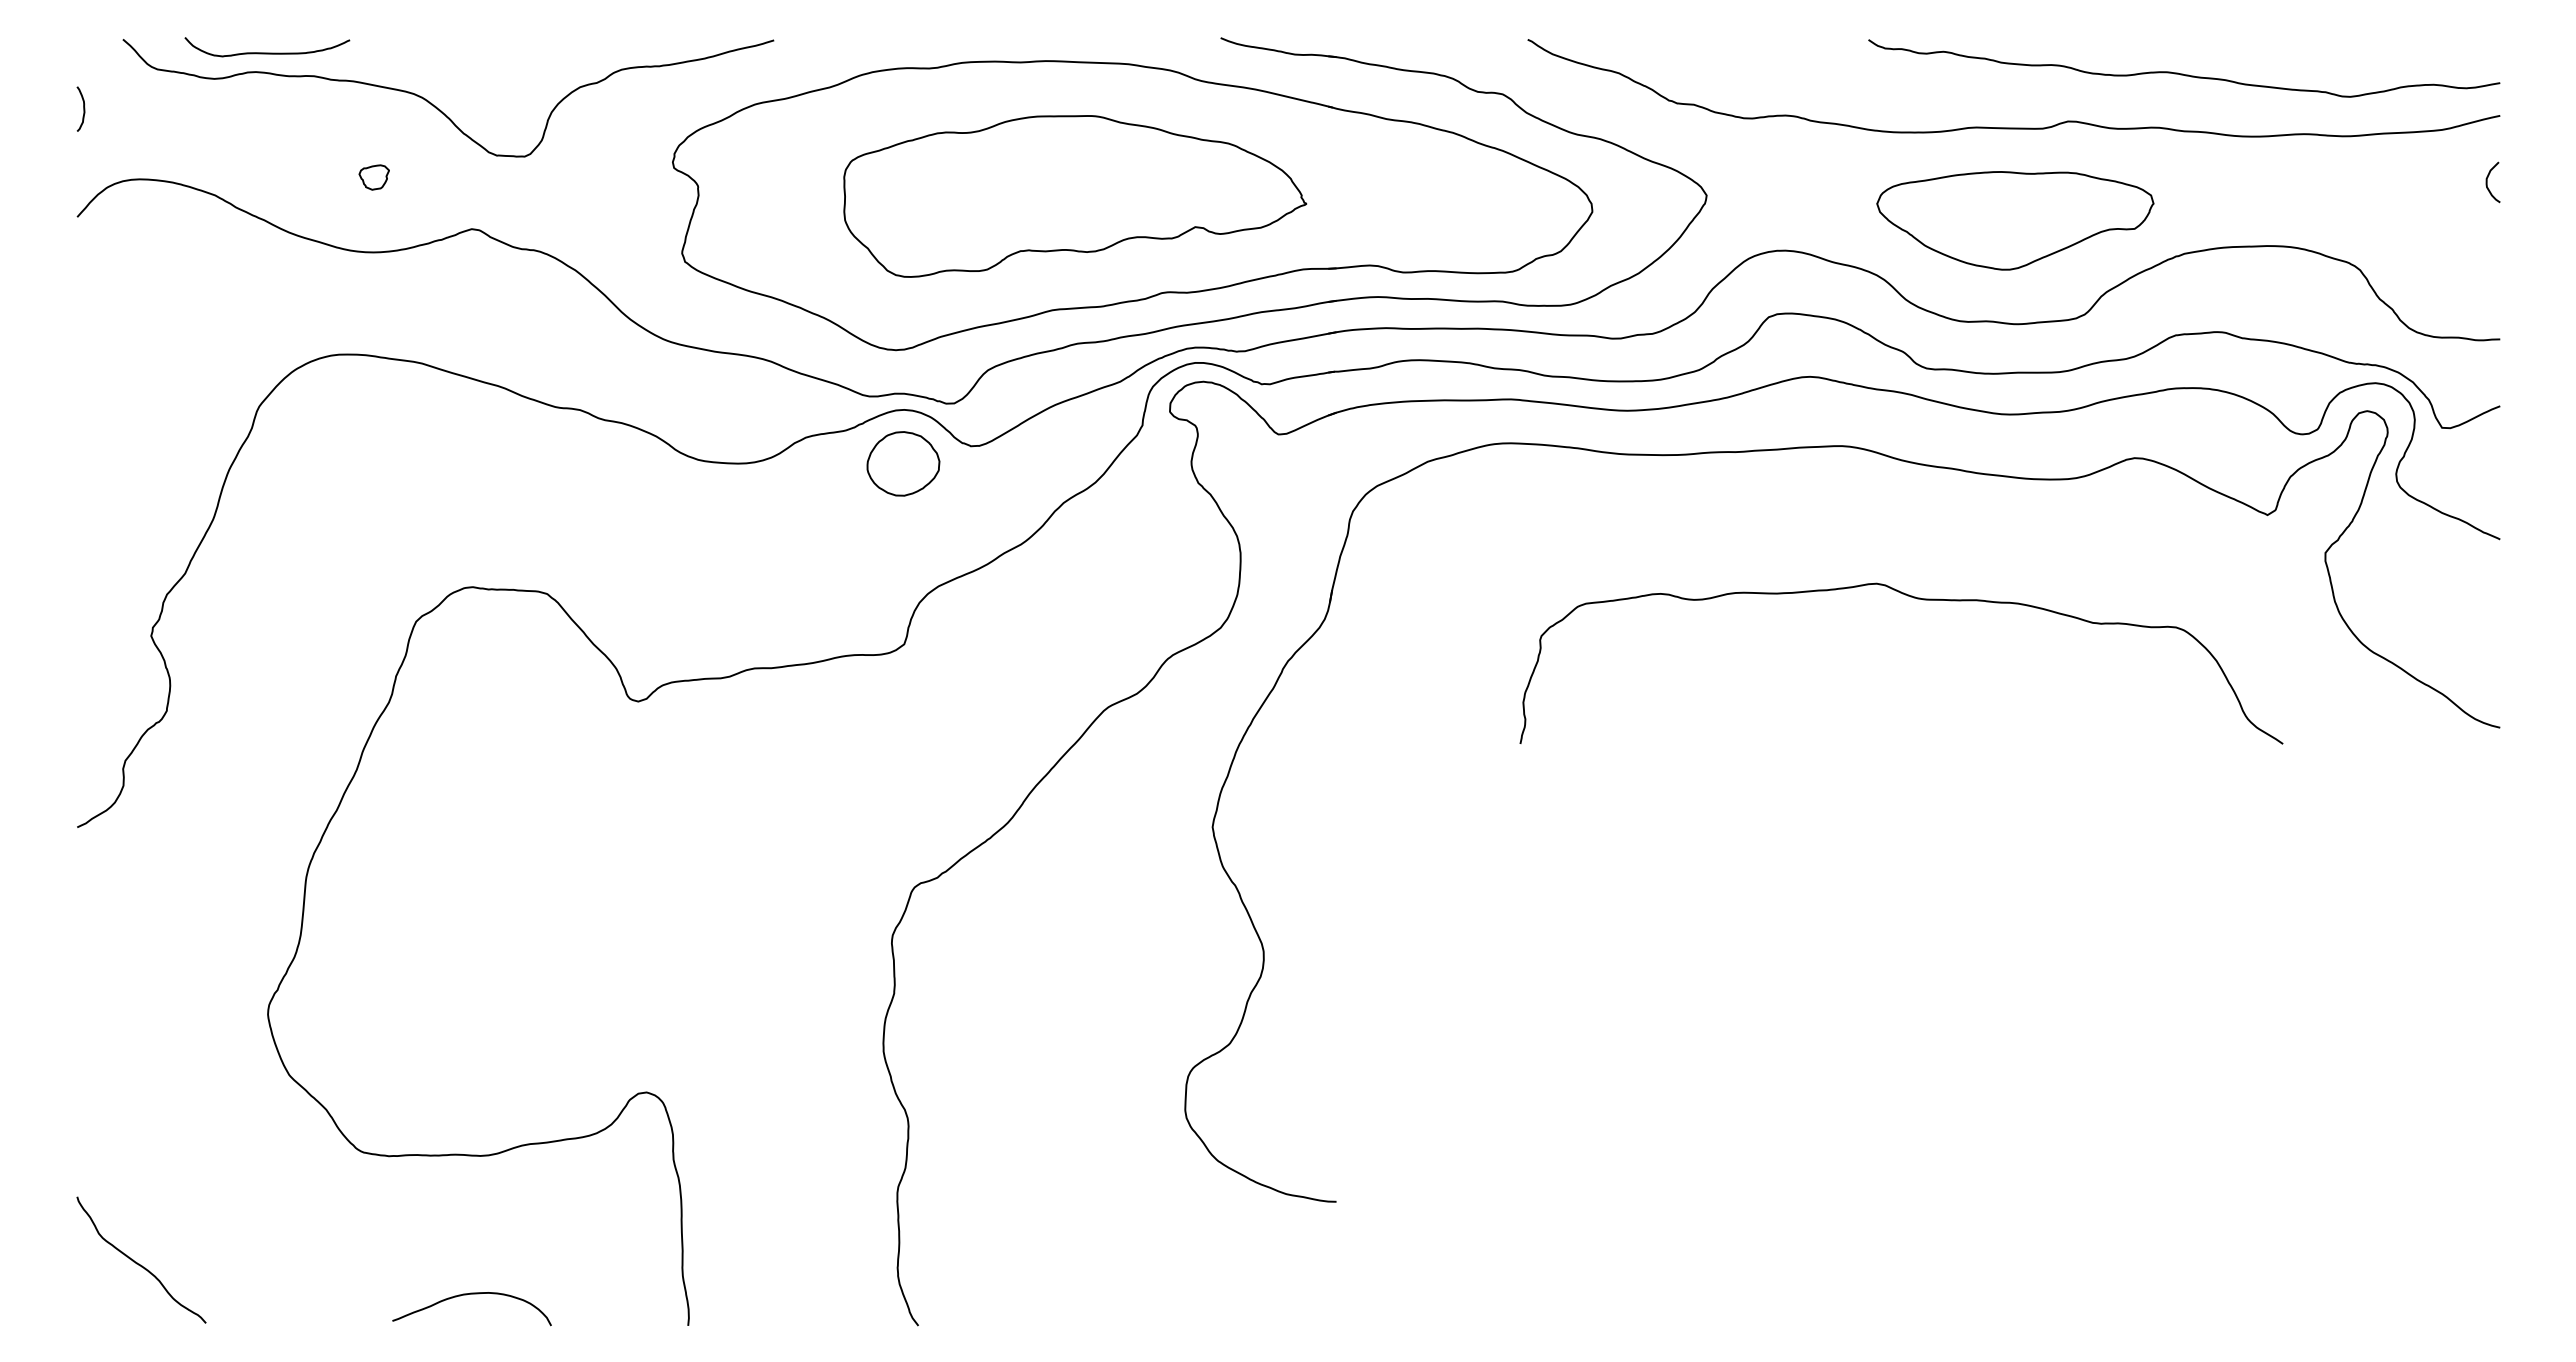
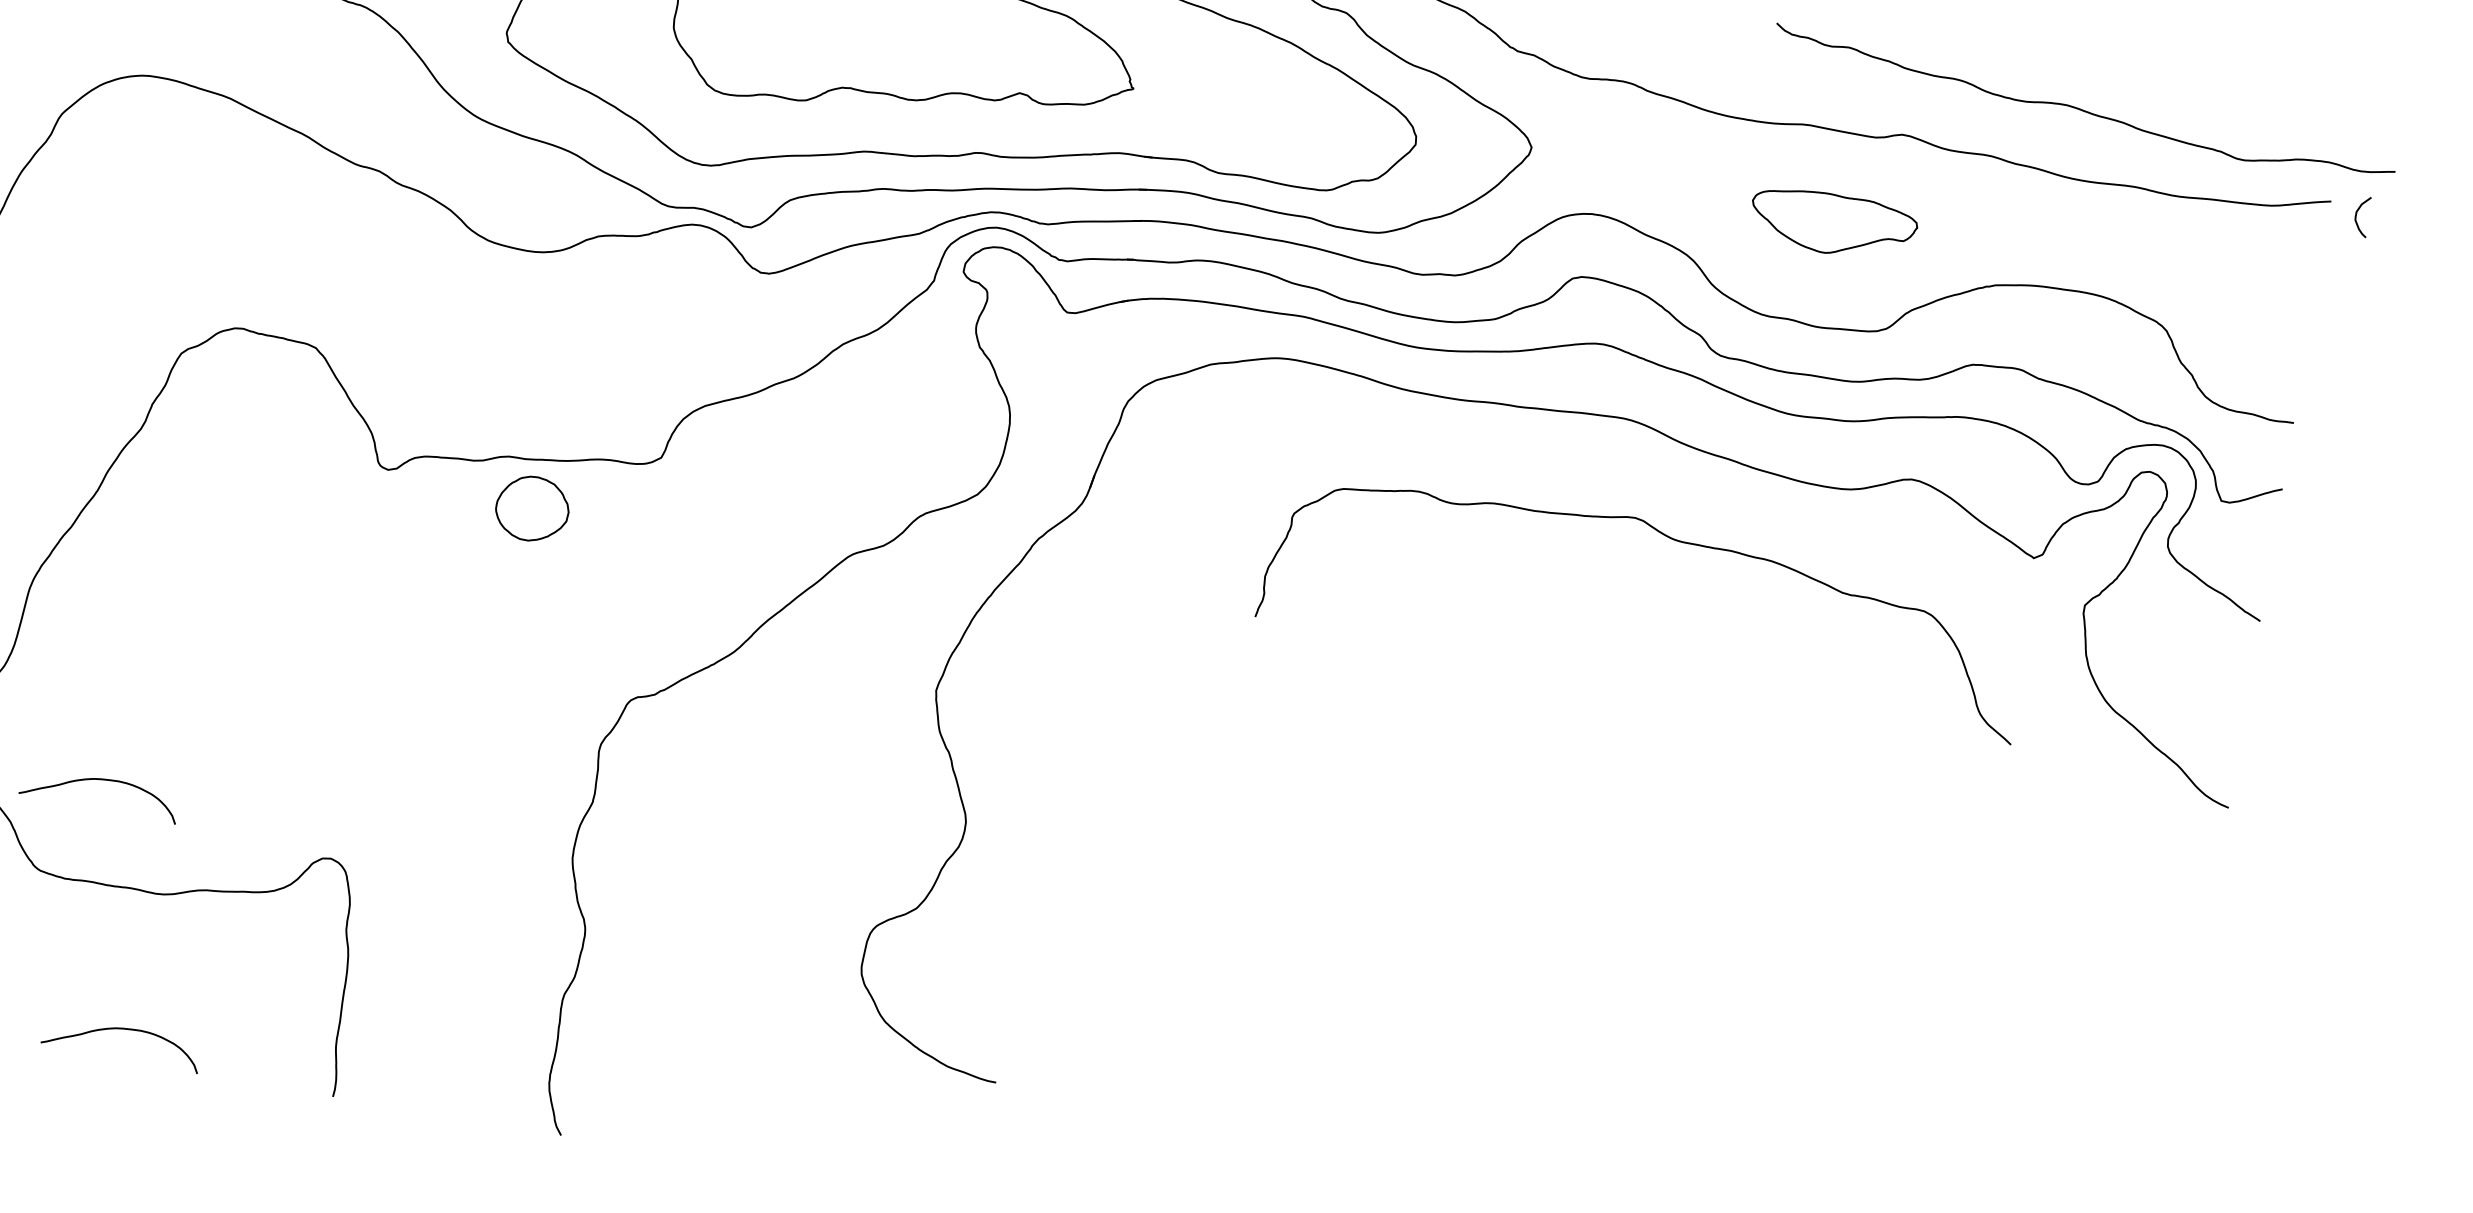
curve: (2183, 73) -> (2083, 109), moved
curve: (2487, 182) -> (2356, 215), moved
part: (2015, 220) -> (1833, 224), size x0.6
part: (903, 463) -> (532, 508), moved
curve: (1917, 599) -> (1672, 540), moved
curve: (403, 1054) -> (96, 780), added

